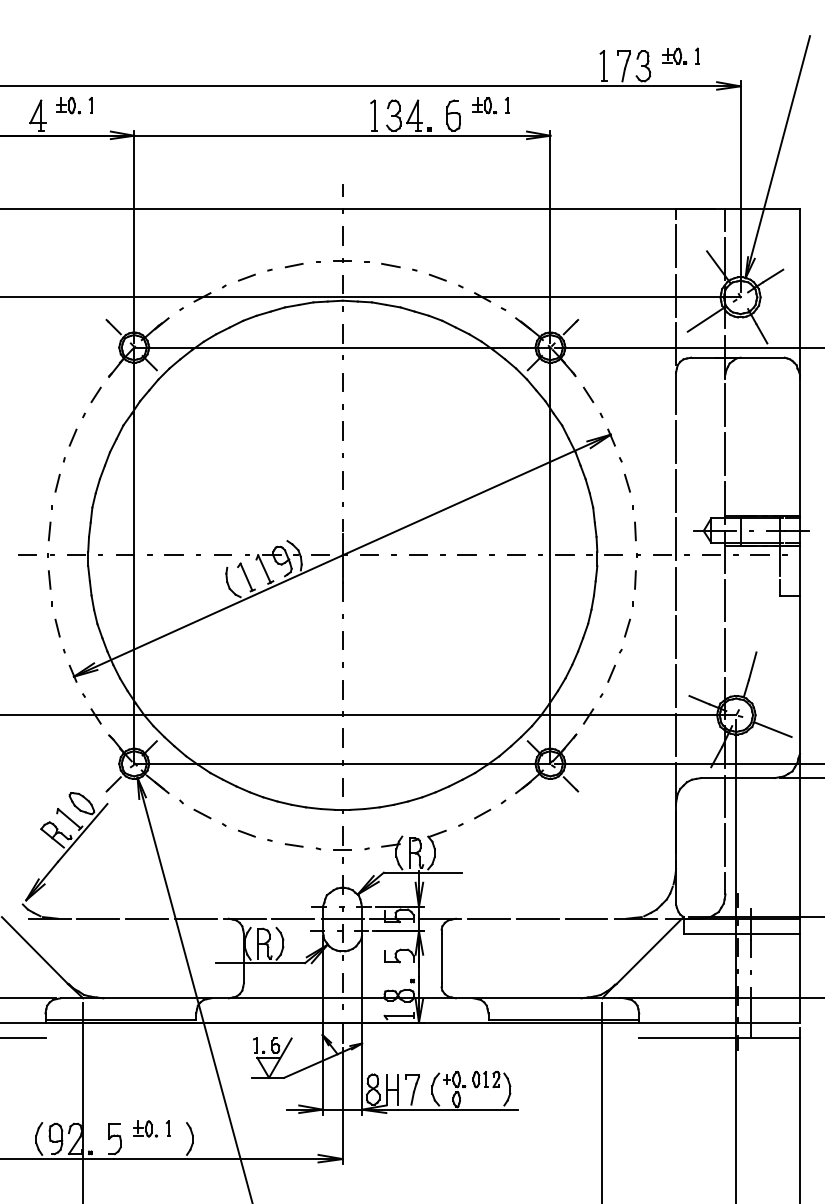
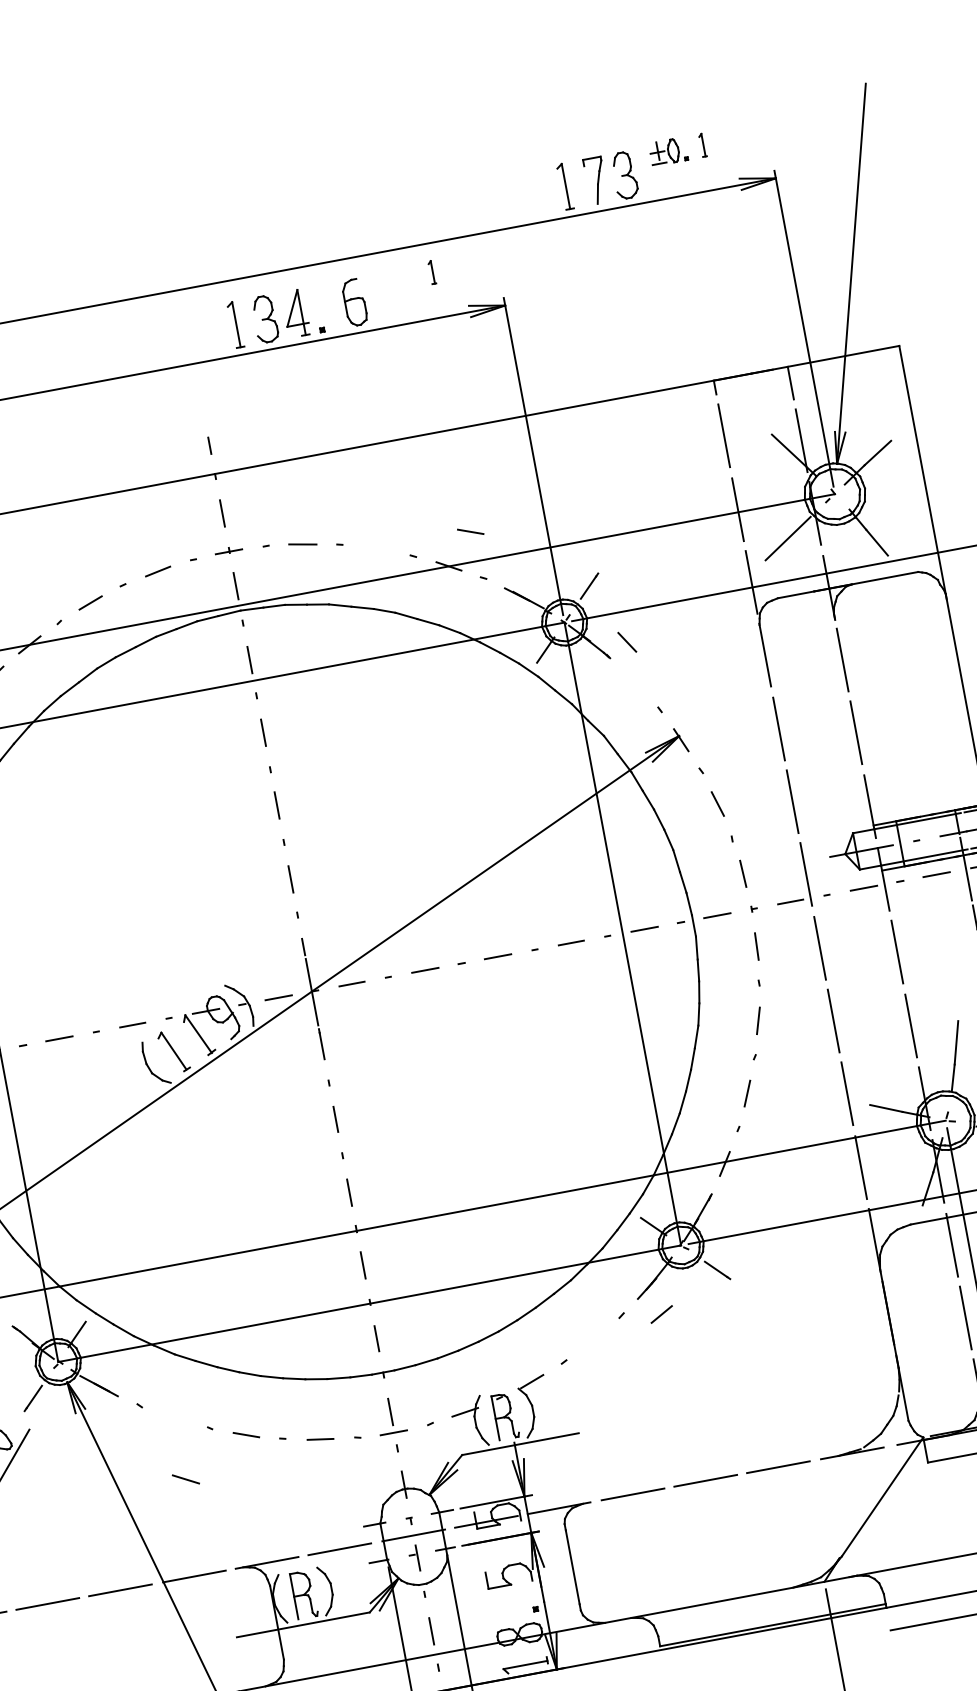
part: (484, 105) -> (398, 278), removed
line: (437, 277) -> (470, 531), moved
line: (588, 394) -> (627, 641), moved
line: (202, 813) -> (185, 1478), moved
line: (482, 813) -> (661, 1313), moved

